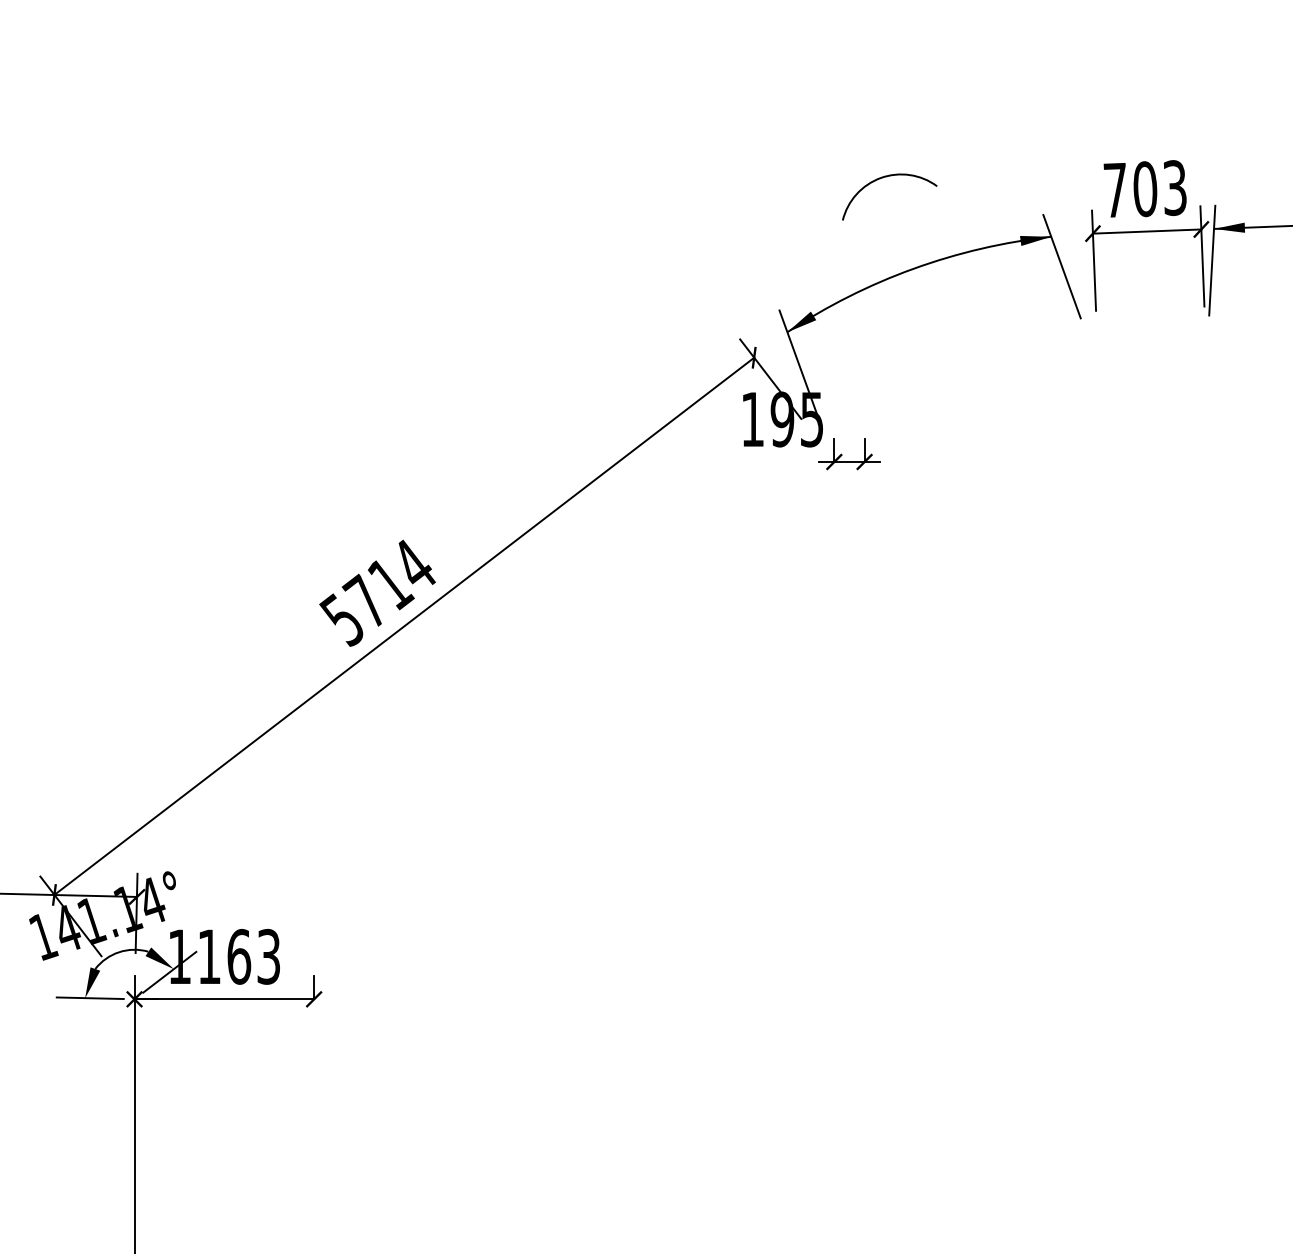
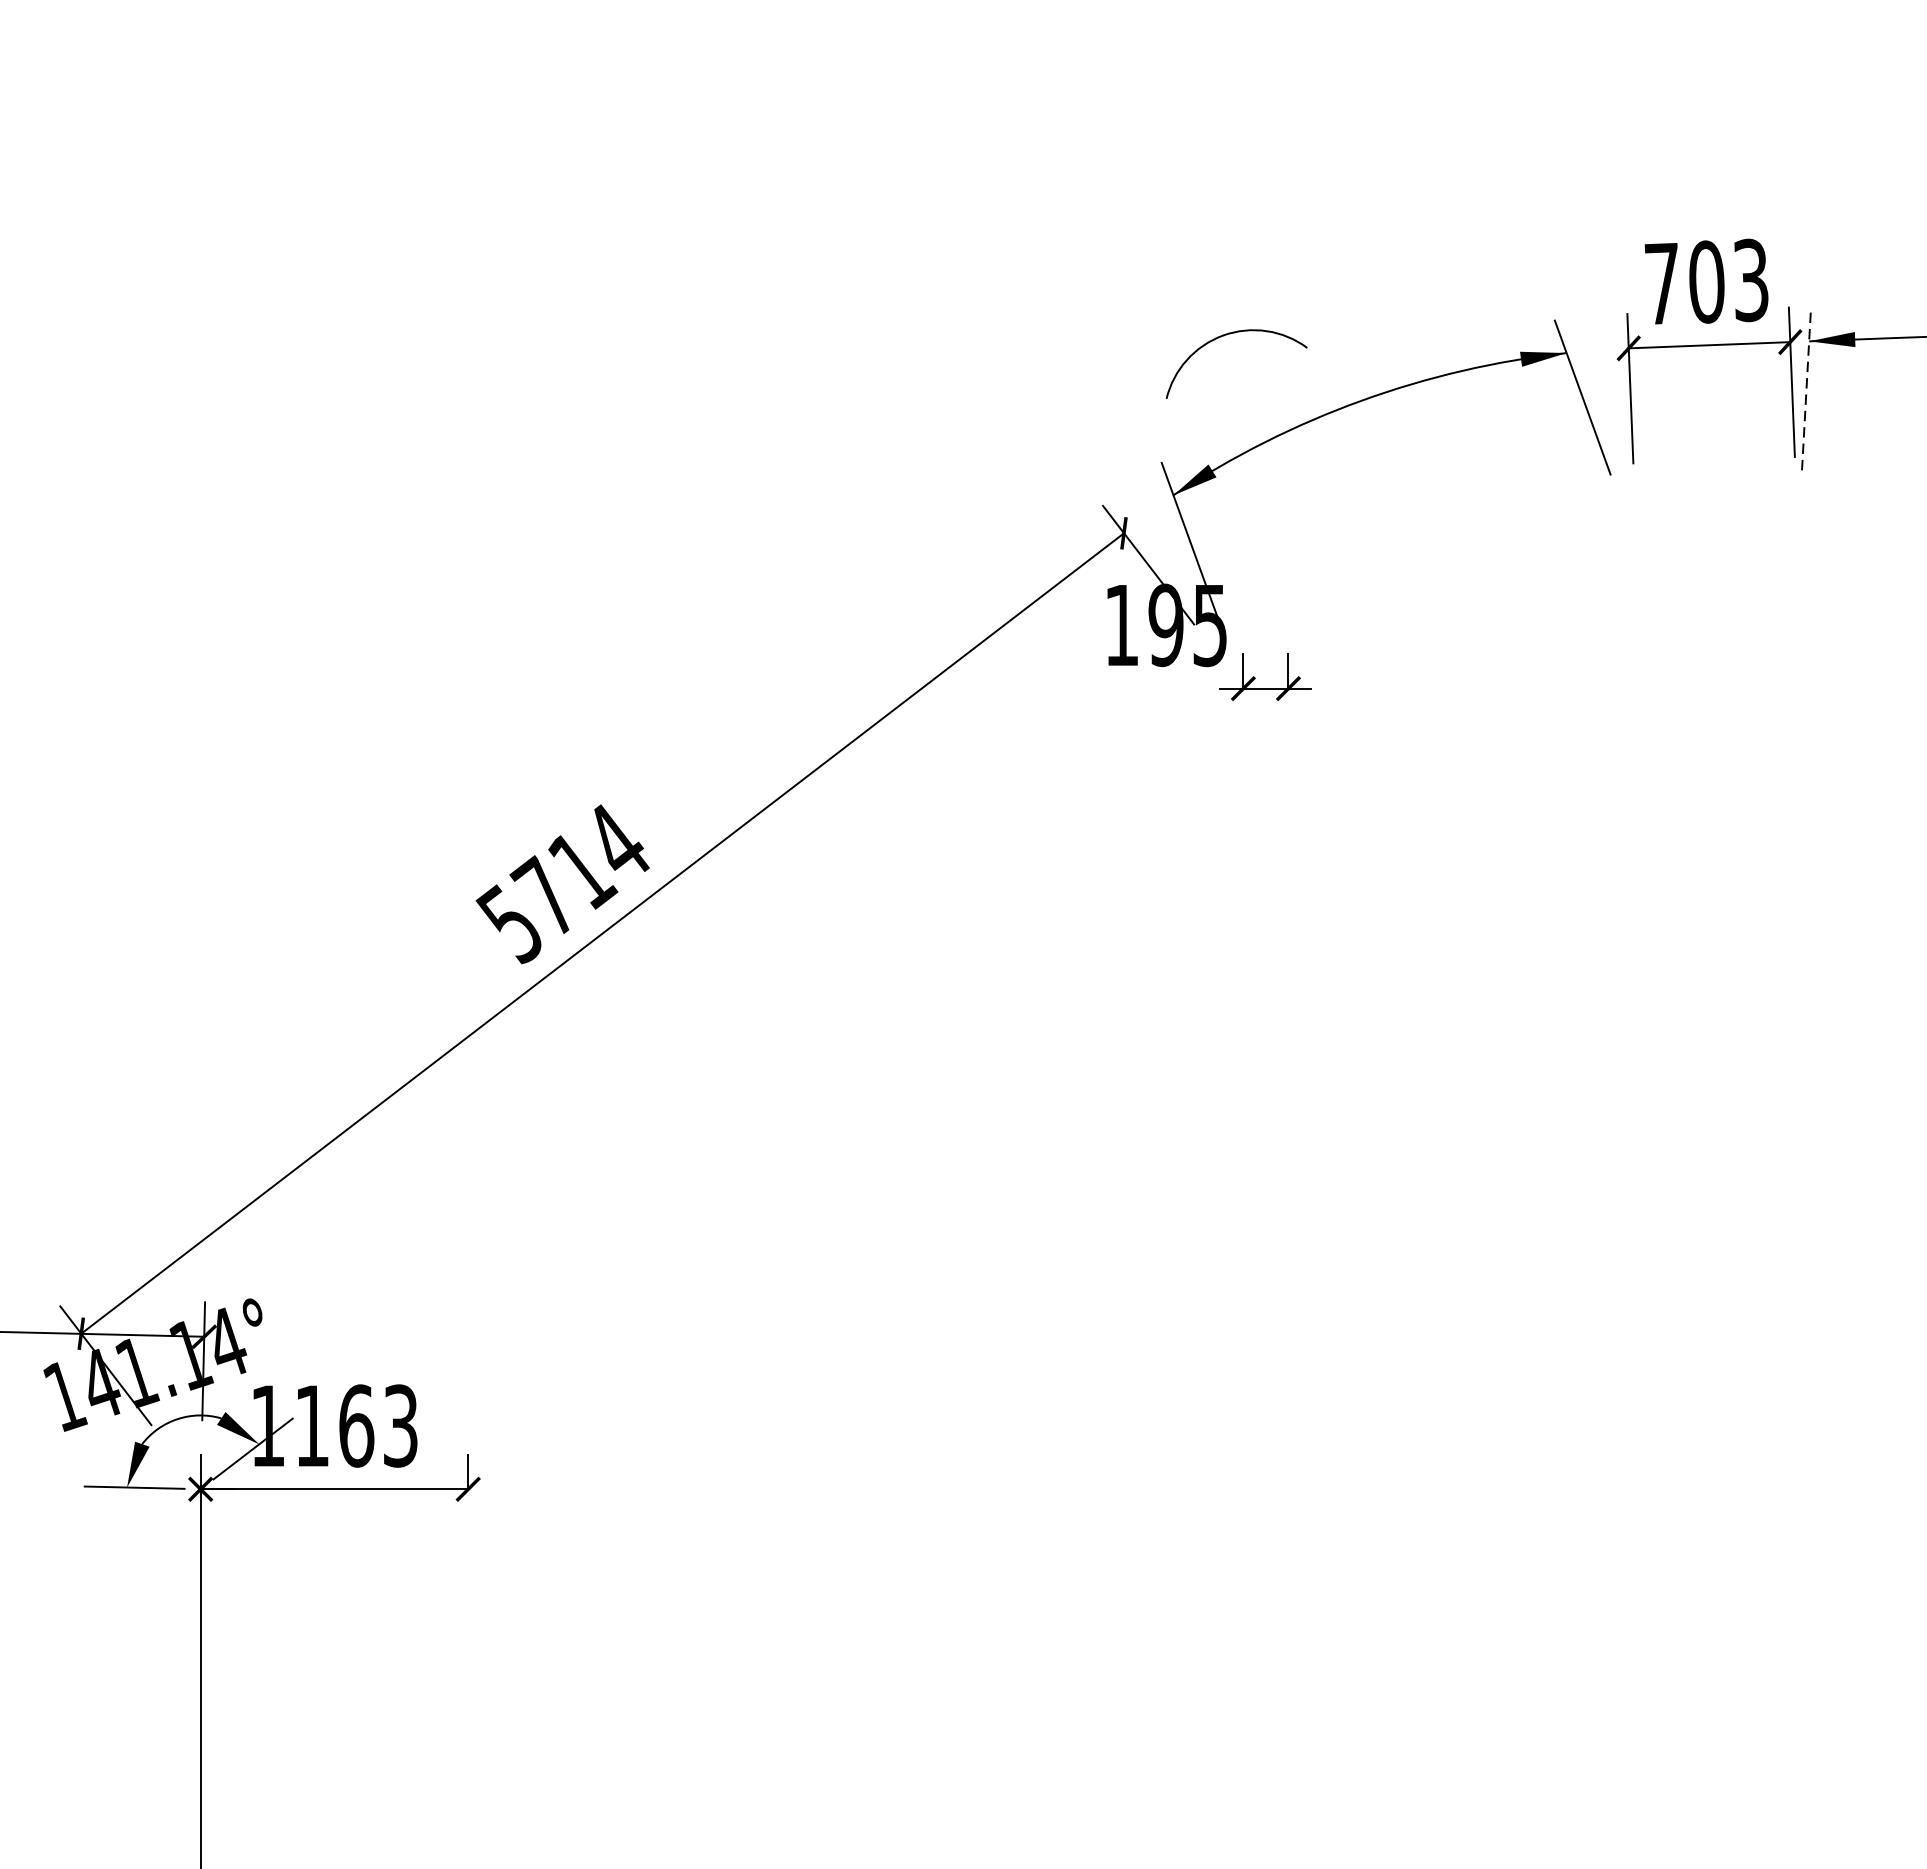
arc: (883, 178) -> (1227, 336), moved
line: (1212, 260) -> (1806, 388), solid -> dashed

